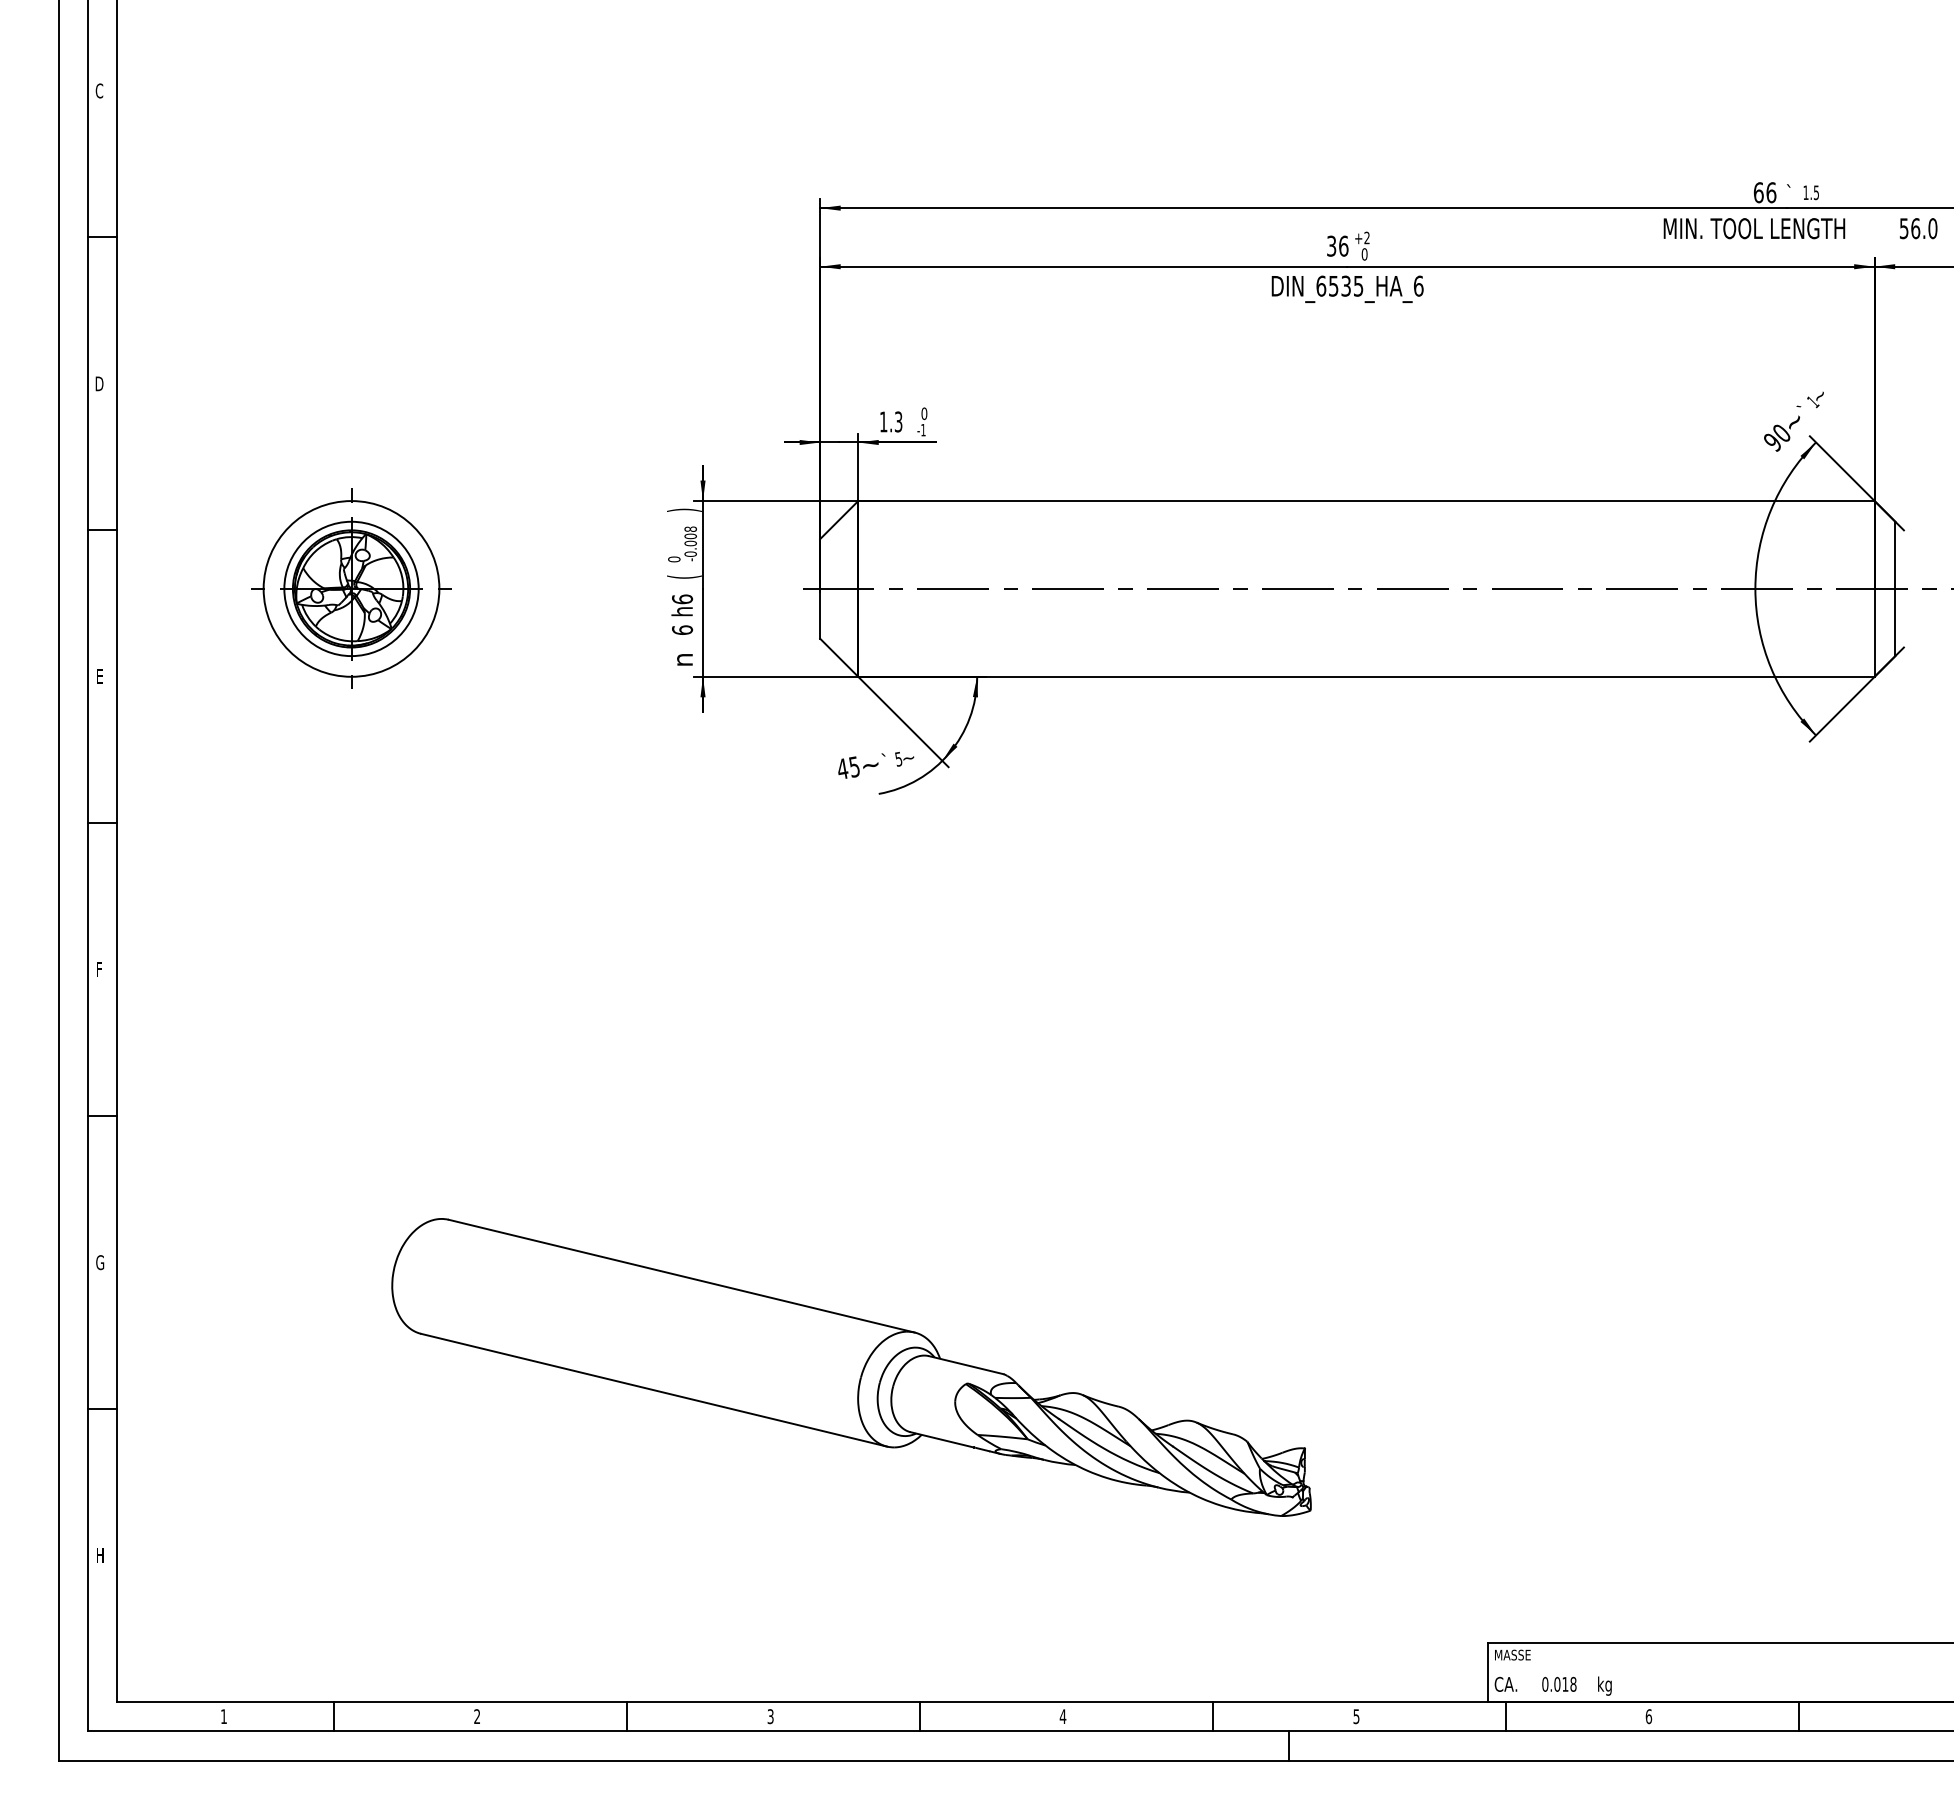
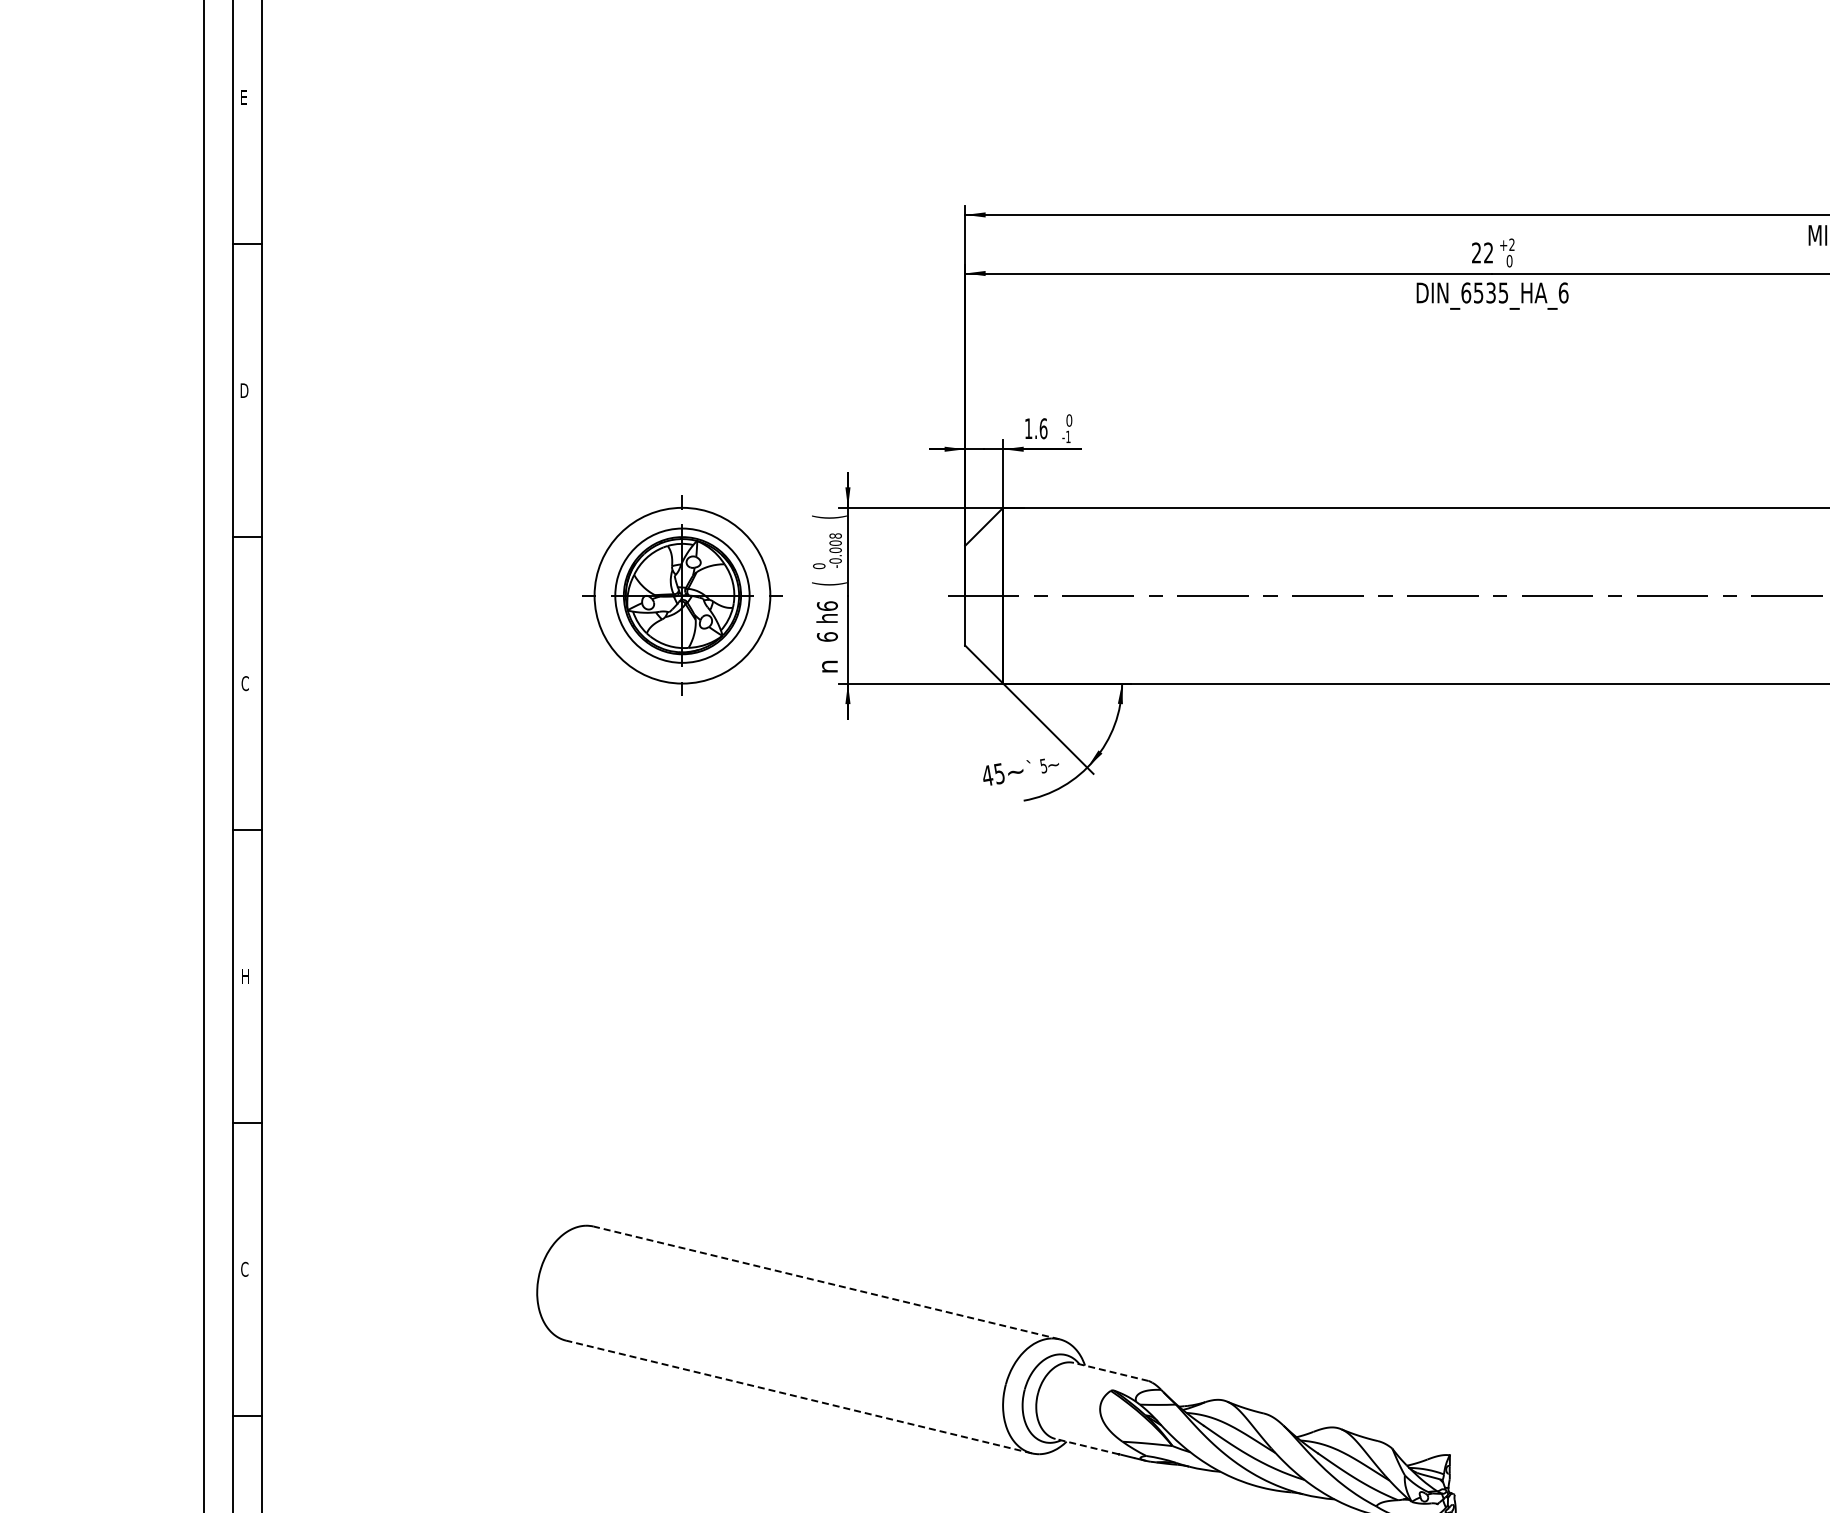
text: (99, 90) -> (244, 97), C -> E
text: (1337, 245) -> (1482, 252), 36 -> 22
text: (898, 421) -> (1043, 428), 1.3 -> 1.6
text: (684, 509) -> (829, 516), ) -> (
part: (351, 588) -> (682, 595), moved
text: (99, 676) -> (244, 683), E -> C
text: (100, 969) -> (245, 976), F -> H
text: (102, 1262) -> (247, 1269), G -> C
line: (681, 1276) -> (826, 1283), solid -> dashed
line: (965, 1365) -> (1110, 1372), solid -> dashed
line: (654, 1390) -> (799, 1397), solid -> dashed
line: (942, 1439) -> (1087, 1446), solid -> dashed

